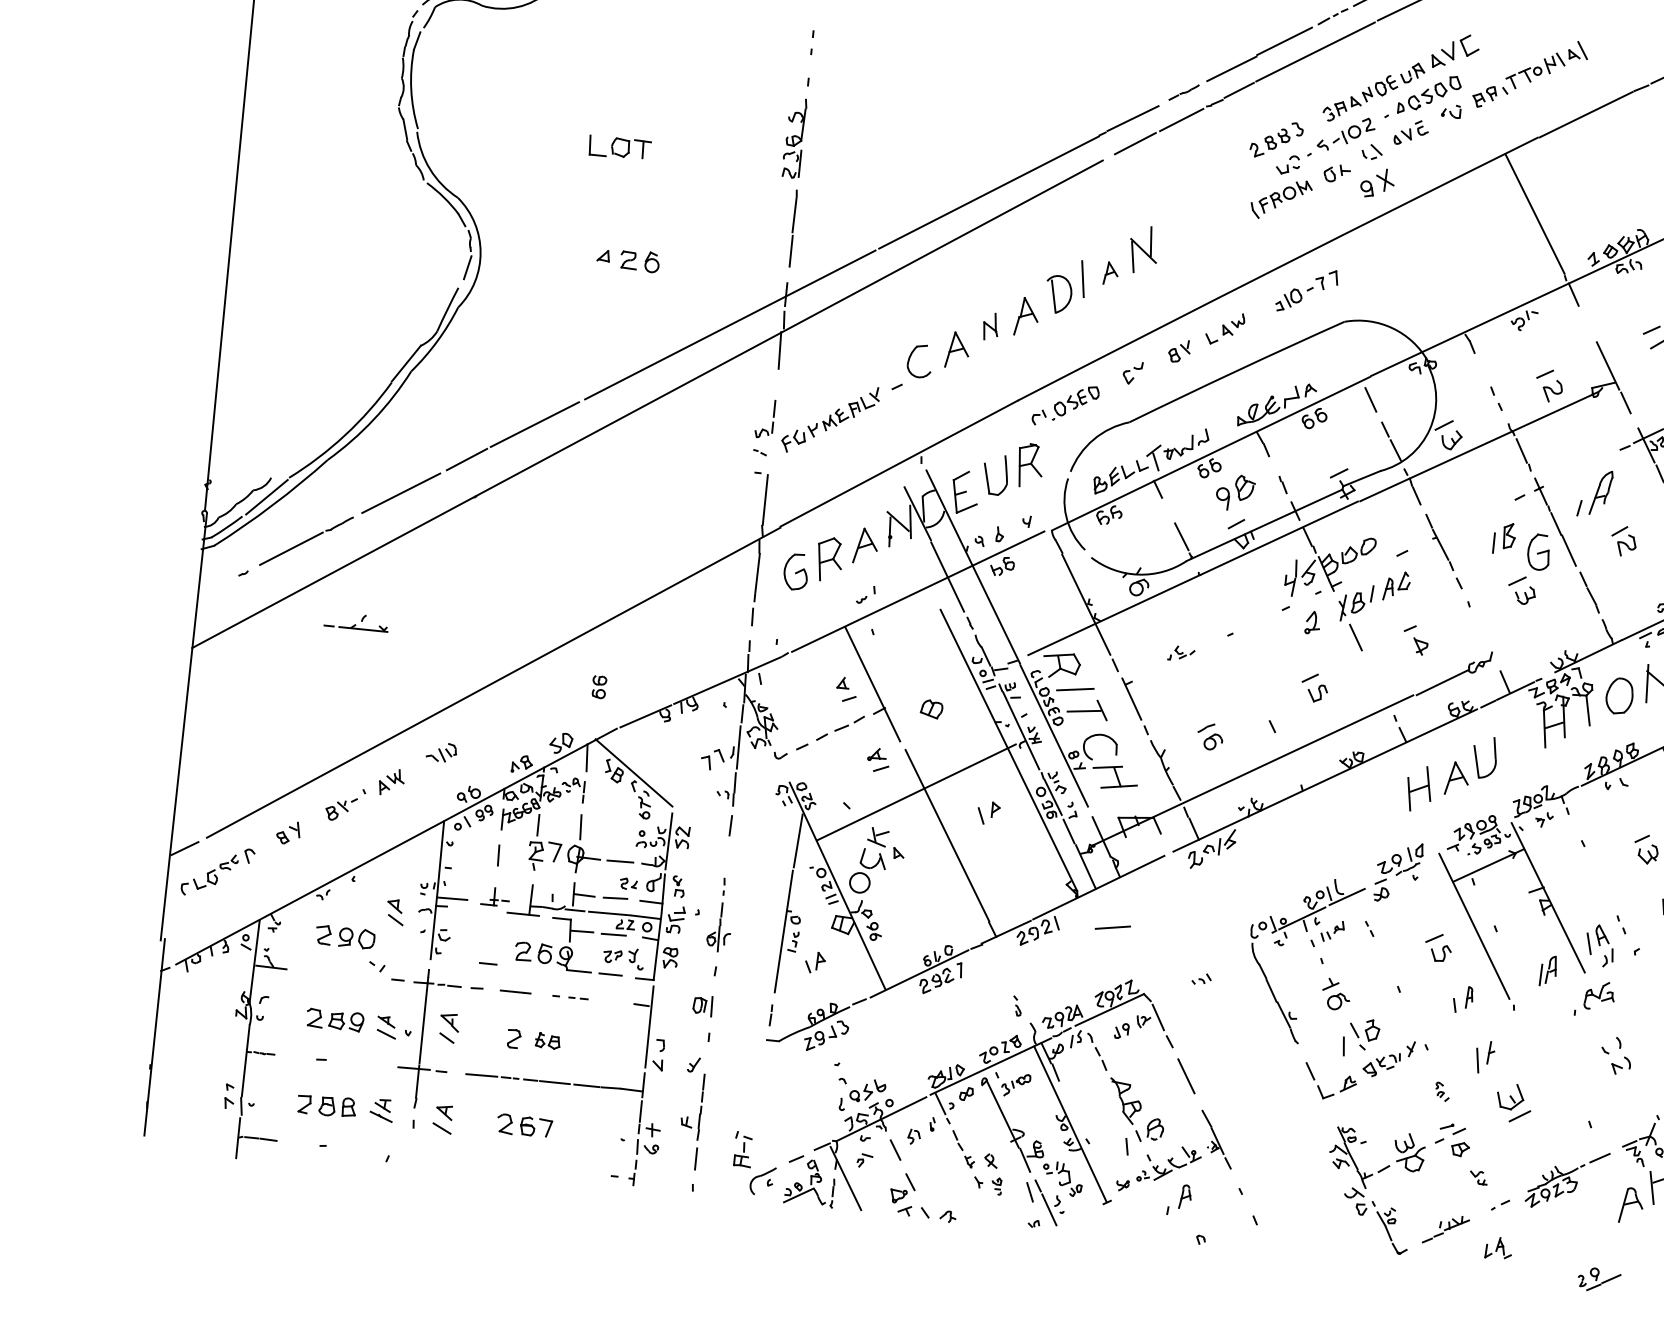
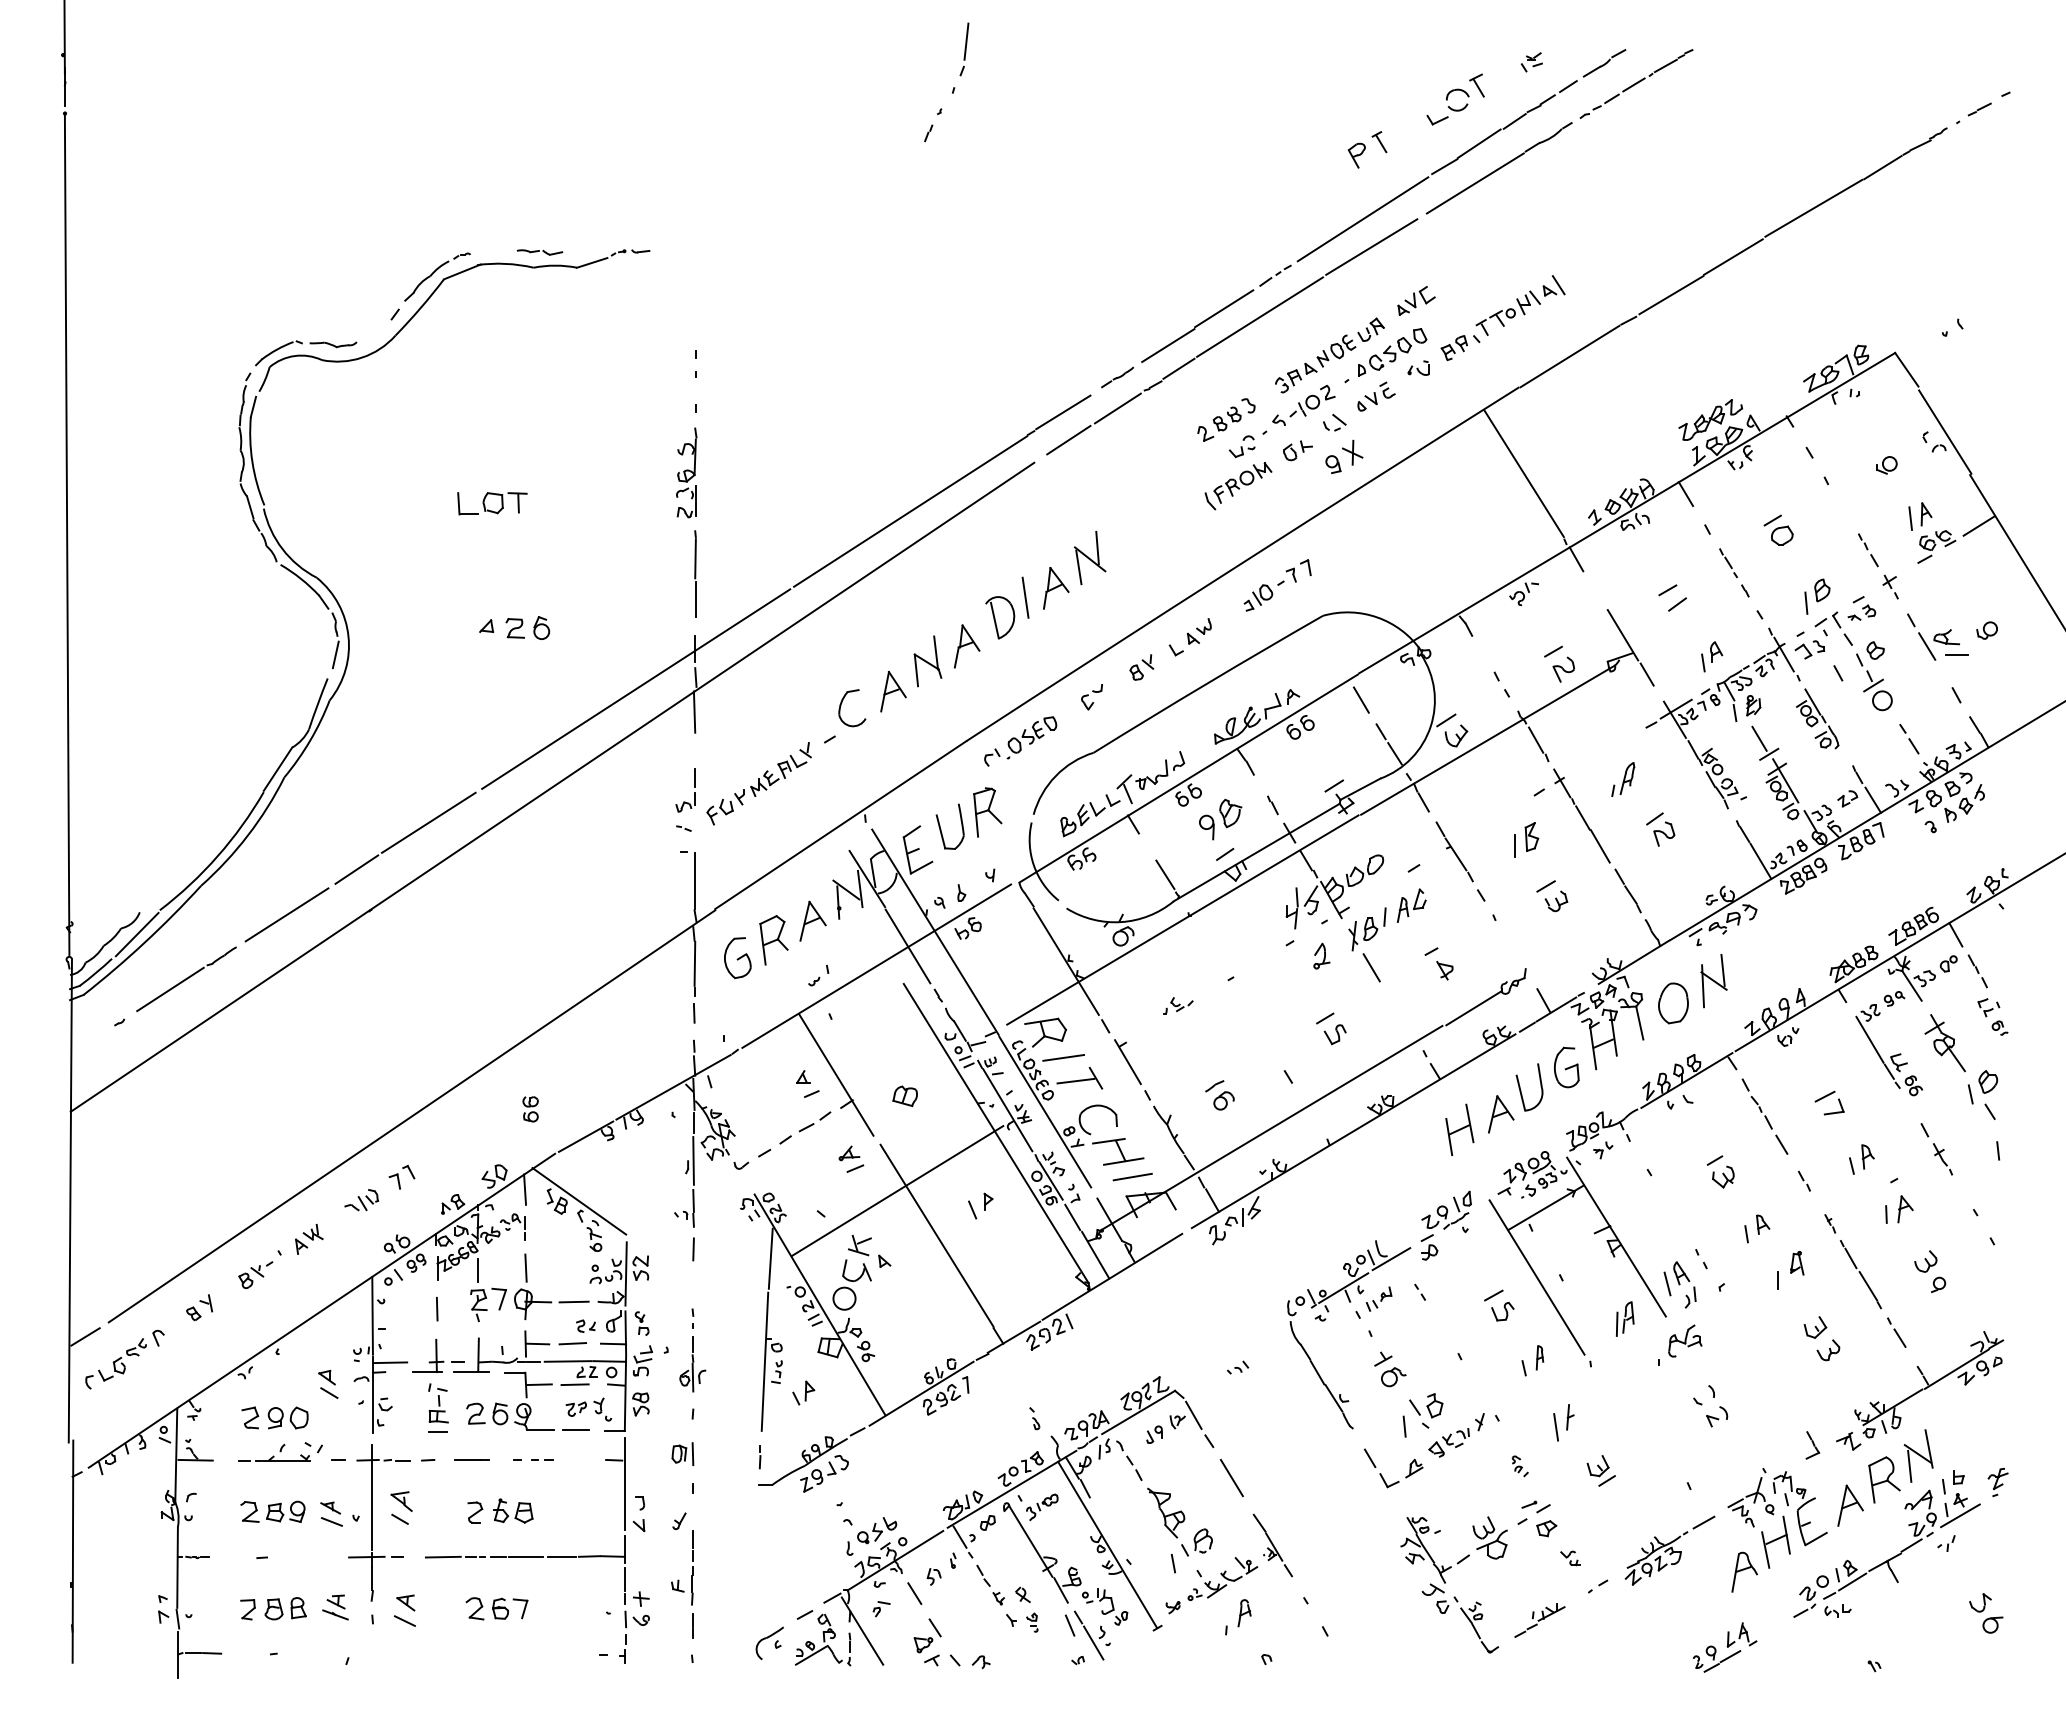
part: (1455, 51) -> (1416, 300), size x0.71
part: (1111, 273) -> (1056, 588), size x1.67
part: (990, 326) -> (927, 661), size x1.67
part: (1595, 493) -> (1623, 779), size x0.62
part: (1538, 552) -> (1566, 1067), moved
part: (356, 621) -> (274, 1452), moved
part: (712, 759) -> (401, 1177), moved
part: (495, 896) -> (438, 1355), size x1.67
line: (1112, 927) -> (1132, 1176), moved
part: (548, 1040) -> (513, 1510), size x1.43
part: (1513, 1102) -> (1600, 1470), size x0.71
part: (743, 1149) -> (438, 1403), moved
part: (1498, 1247) -> (1741, 1634), moved

